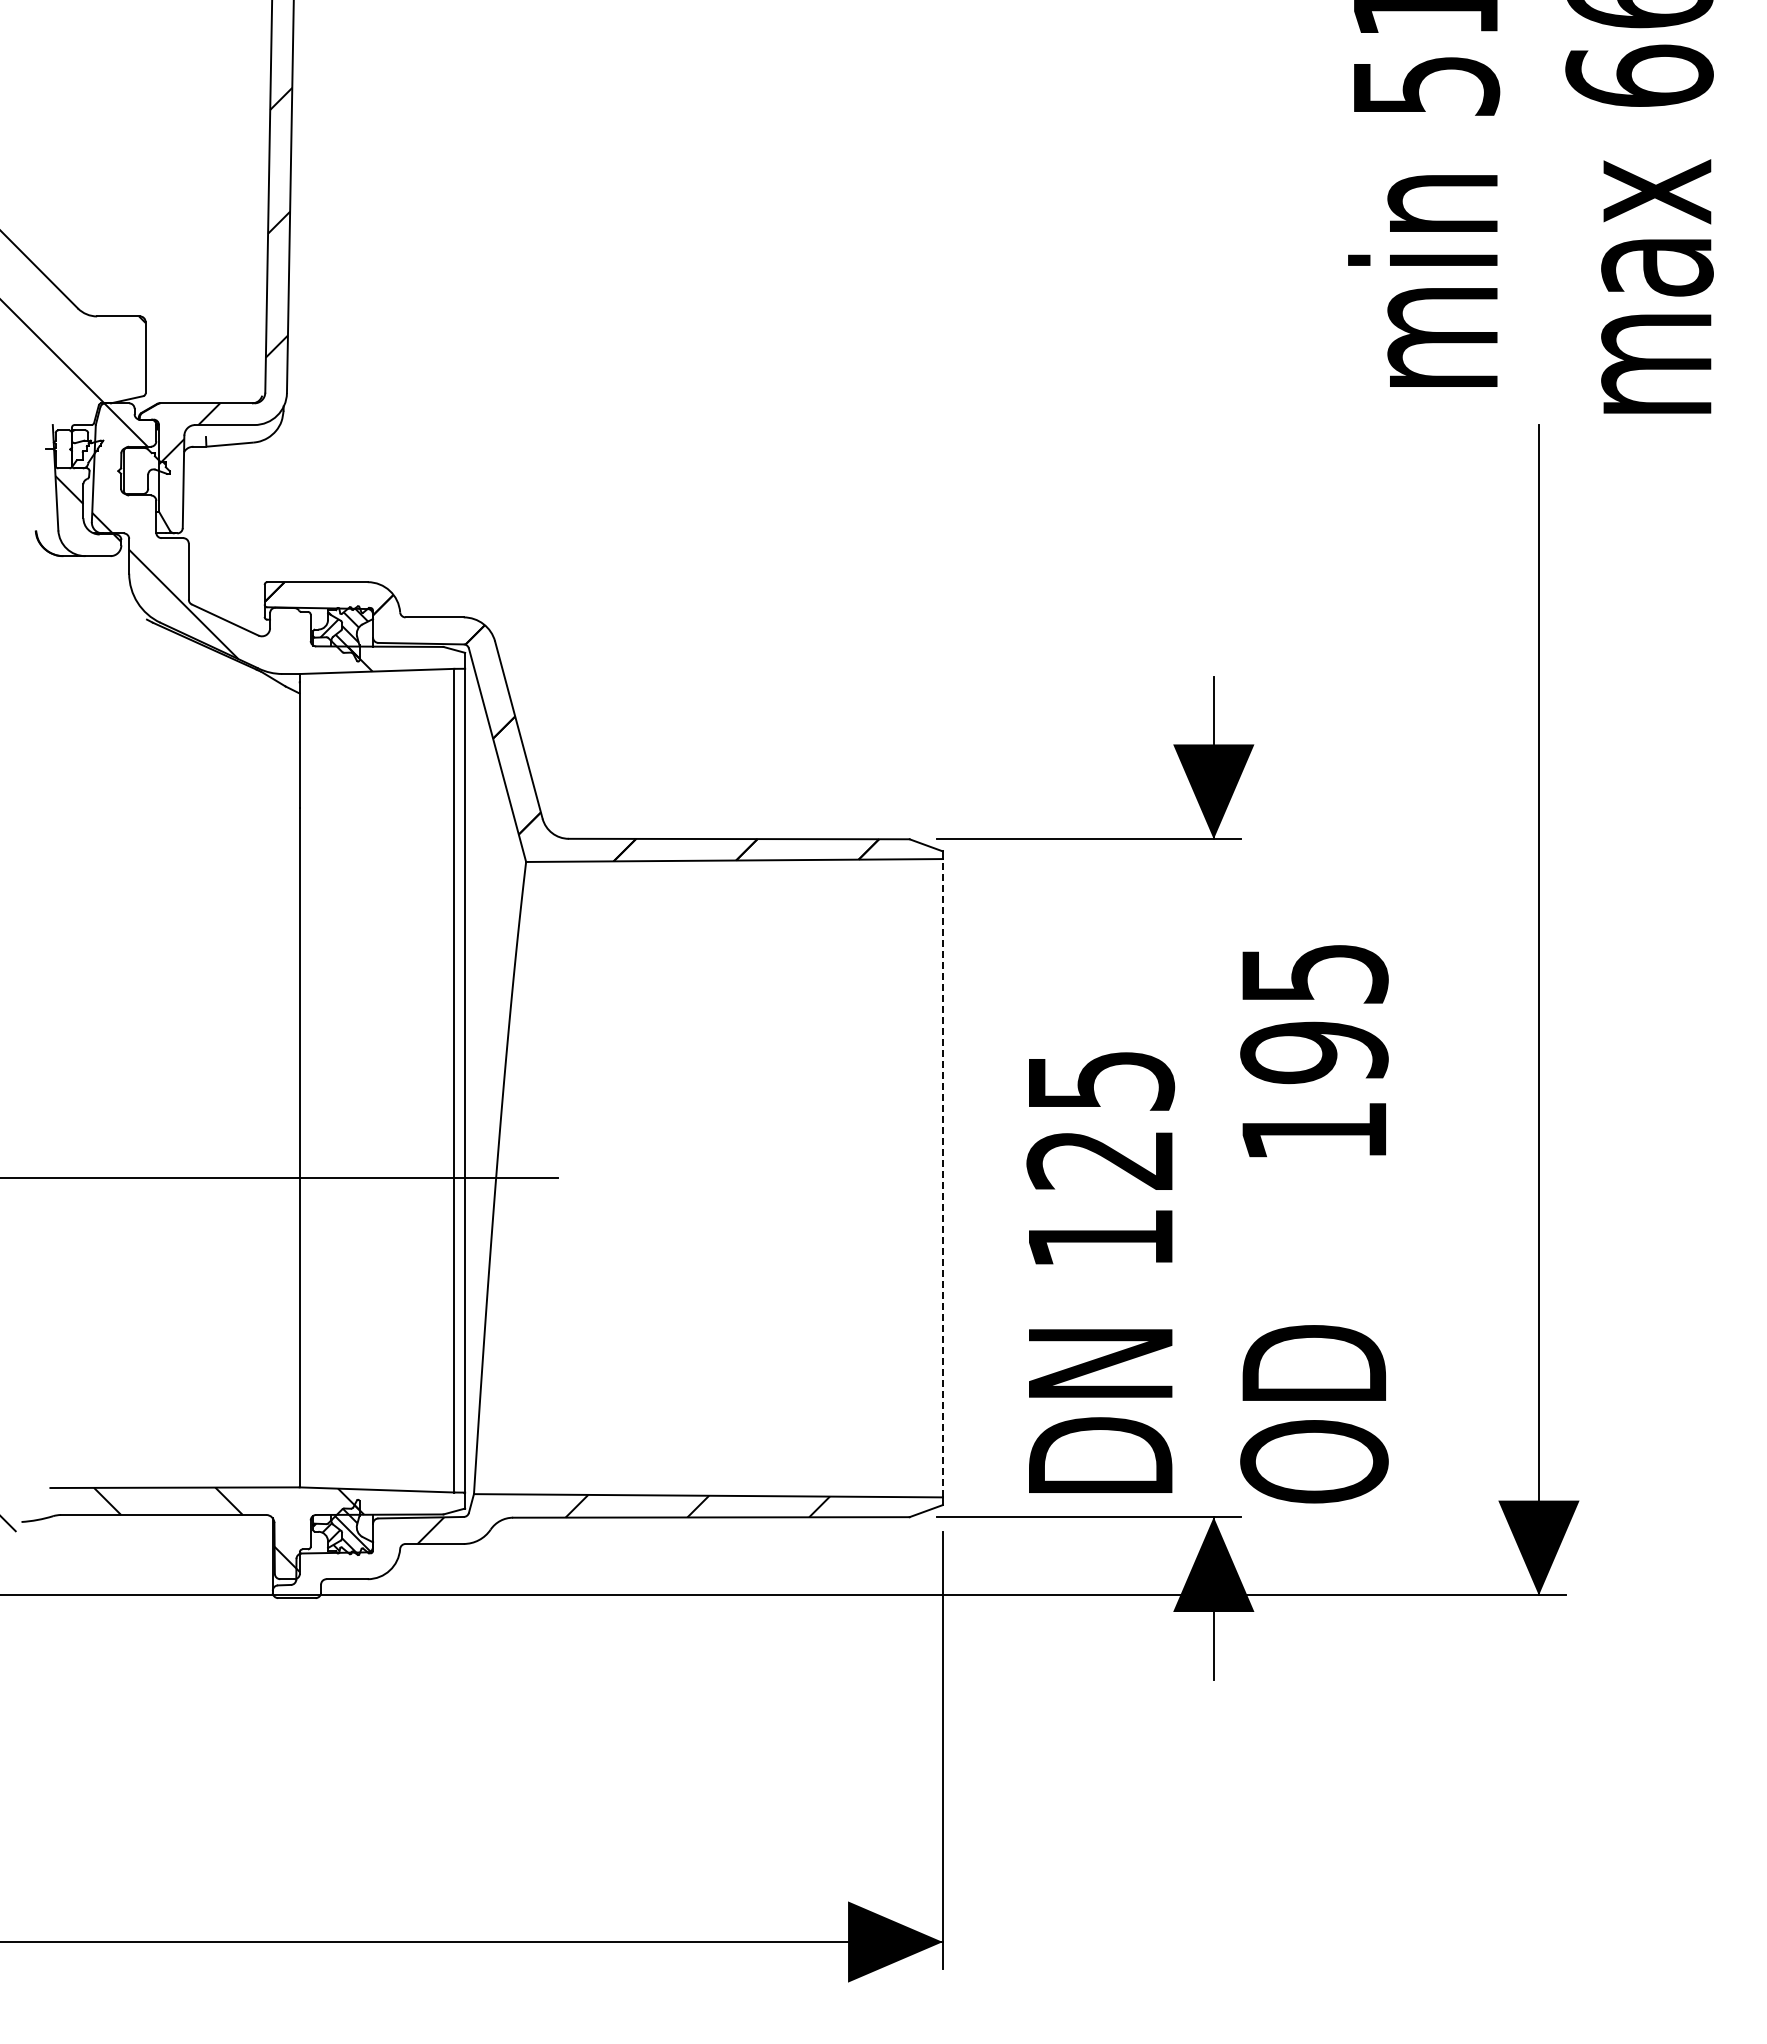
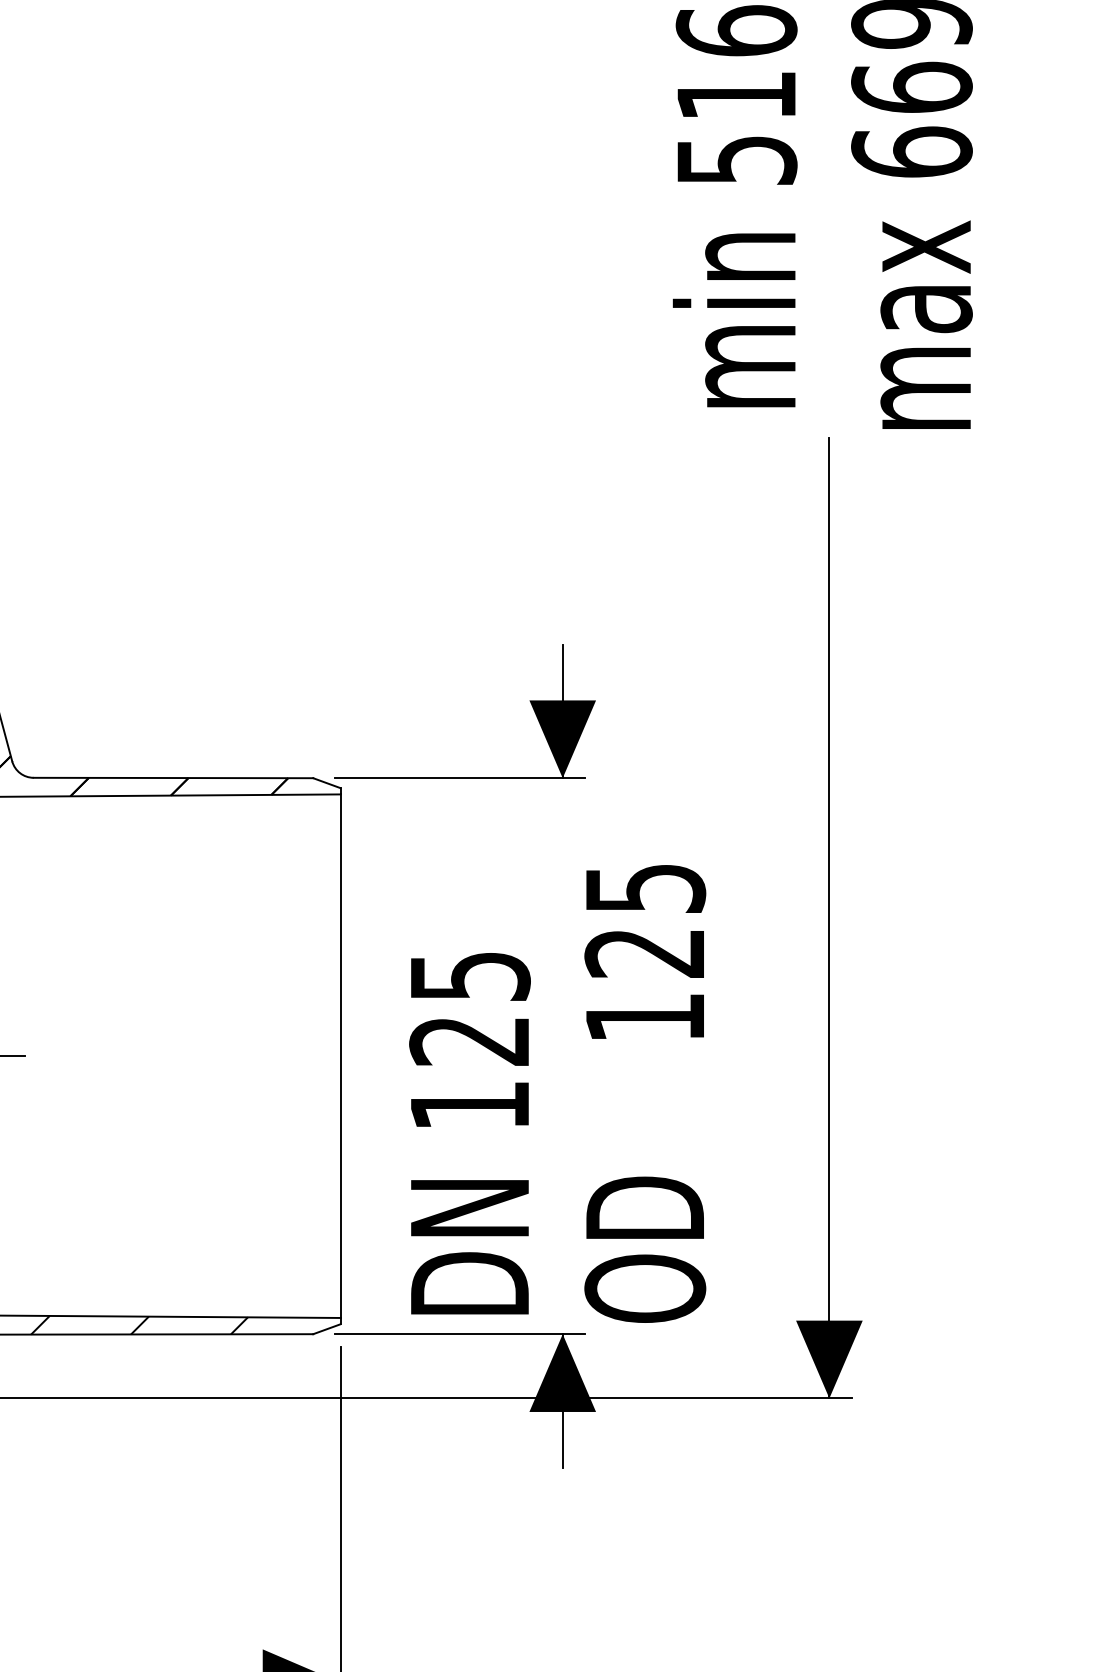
text: (1314, 1052) -> (645, 953), 195 -> 125
line: (942, 1177) -> (340, 1055), dashed -> solid

